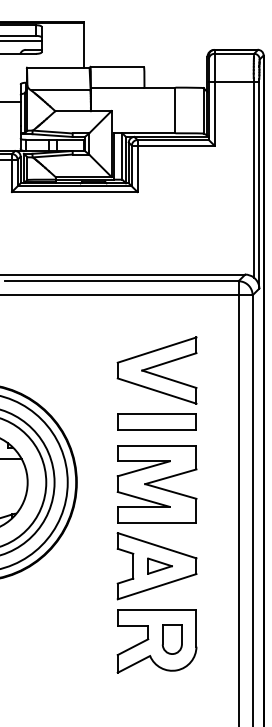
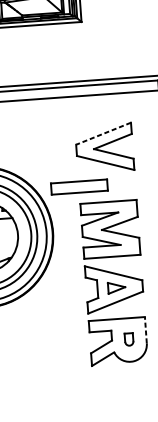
line: (156, 350) -> (103, 134), solid -> dashed
part: (156, 421) -> (78, 186), moved
line: (196, 627) -> (145, 329), solid -> dashed
part: (171, 639) -> (128, 339), size x0.6

